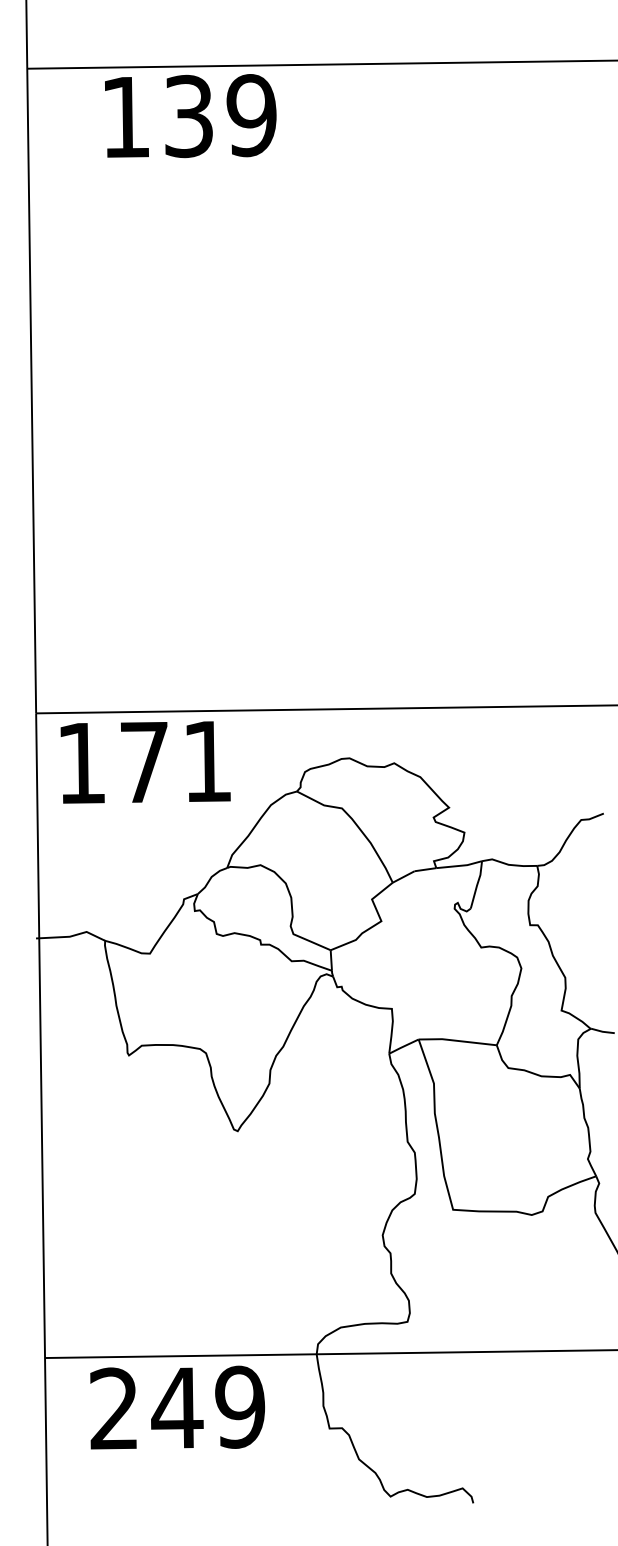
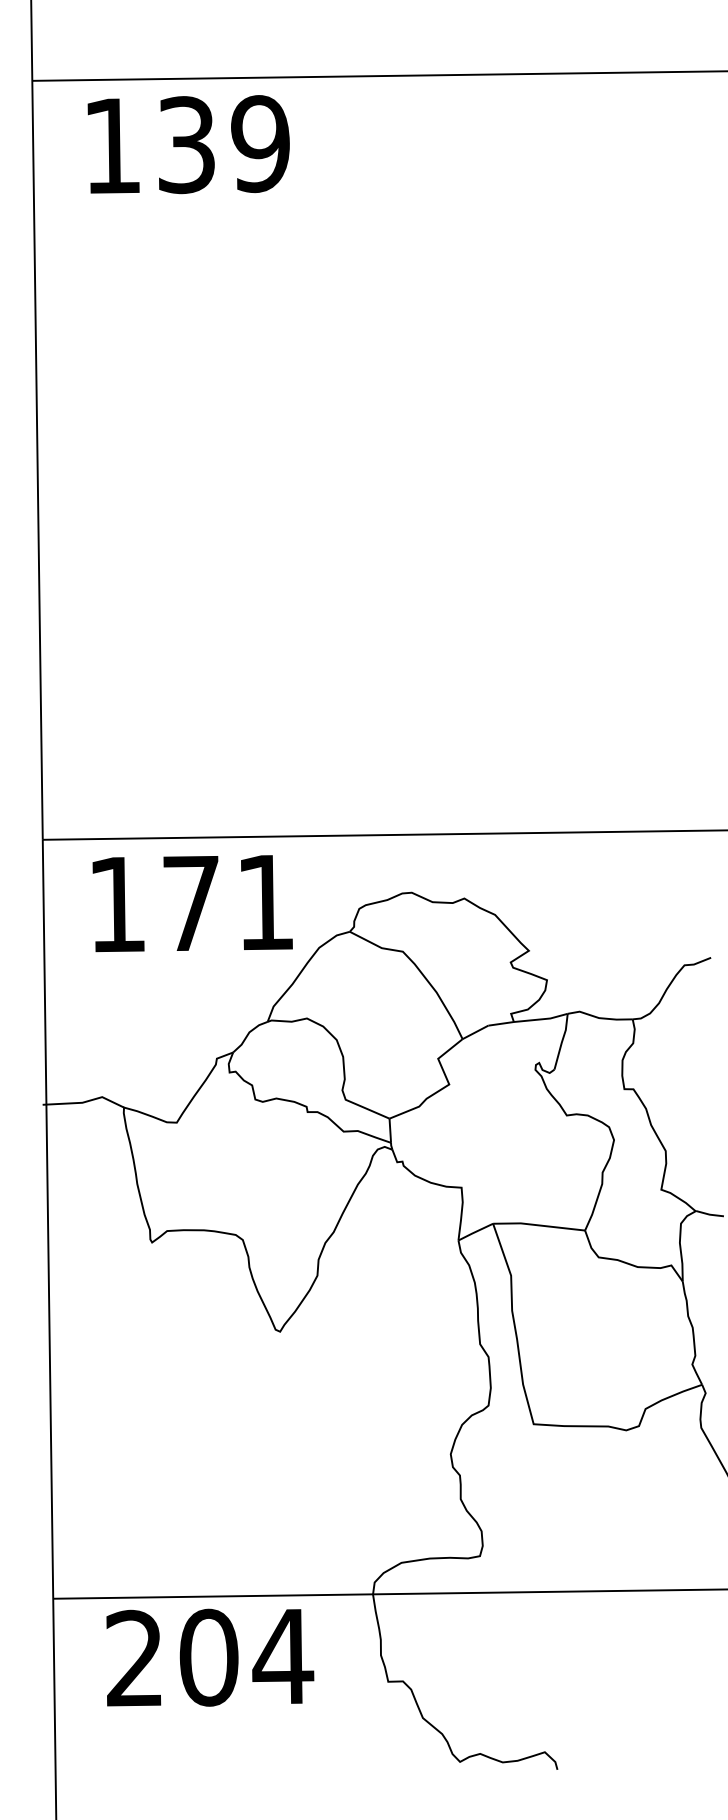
text: (190, 115) -> (188, 144), moved
text: (145, 762) -> (192, 903), moved
text: (209, 1407) -> (246, 1656), 249 -> 204

